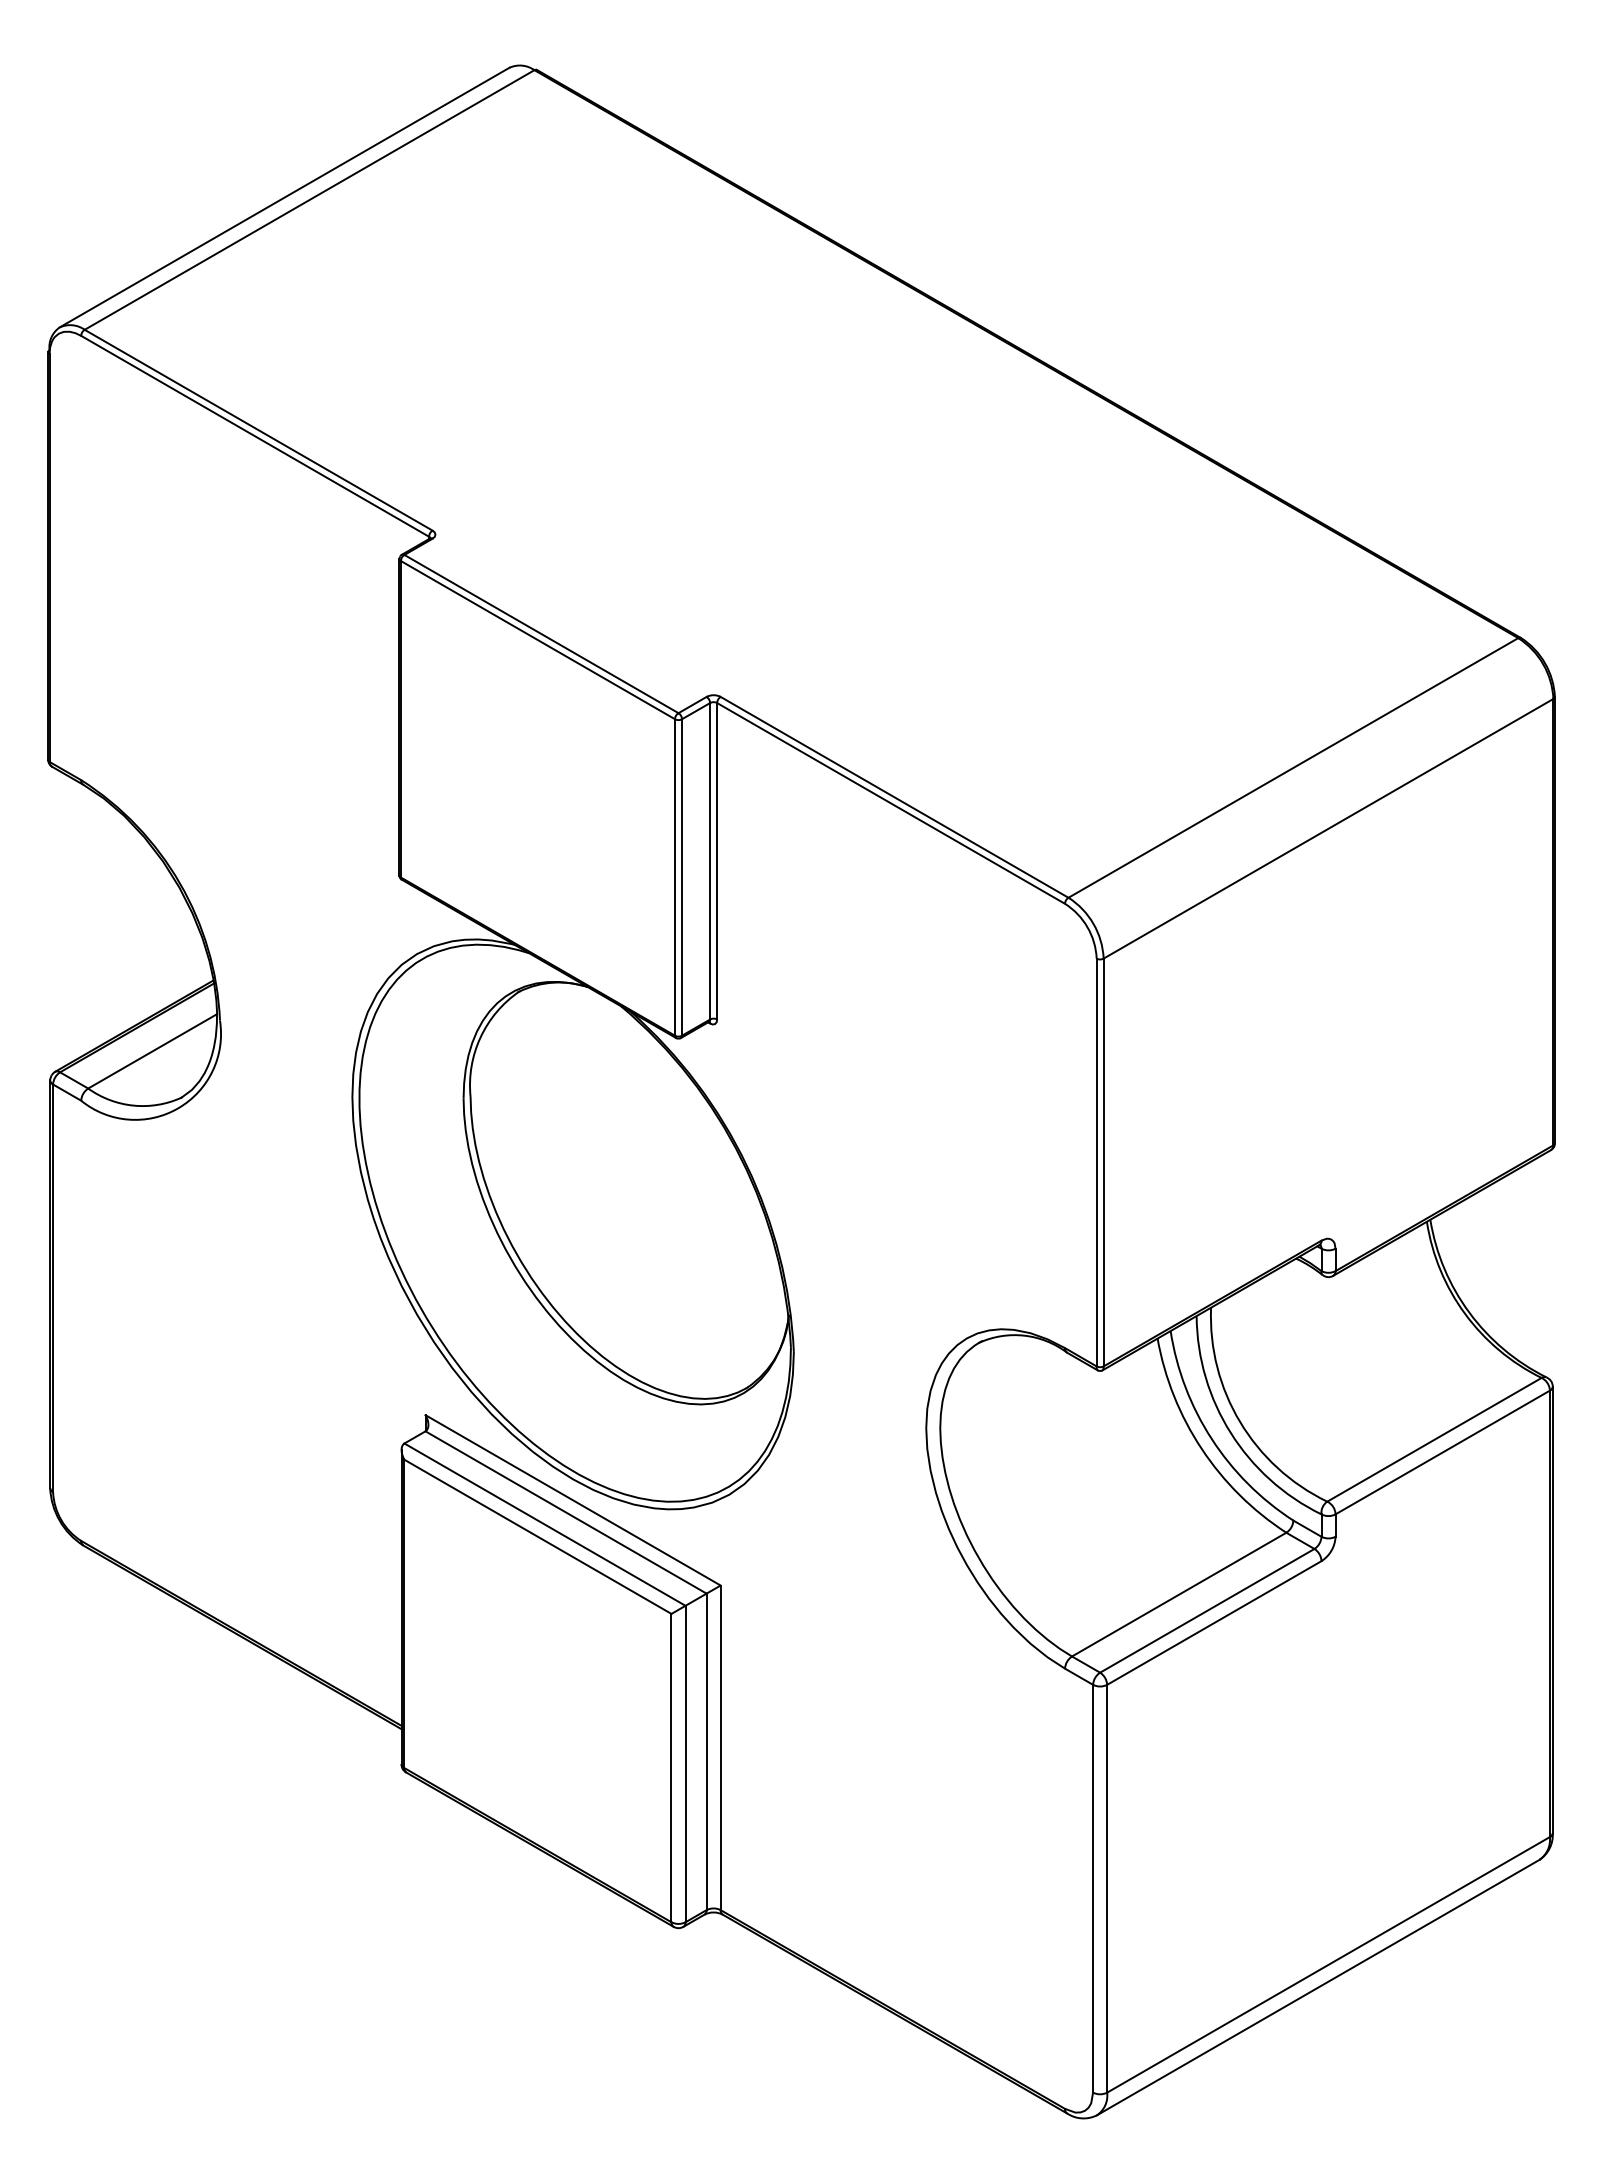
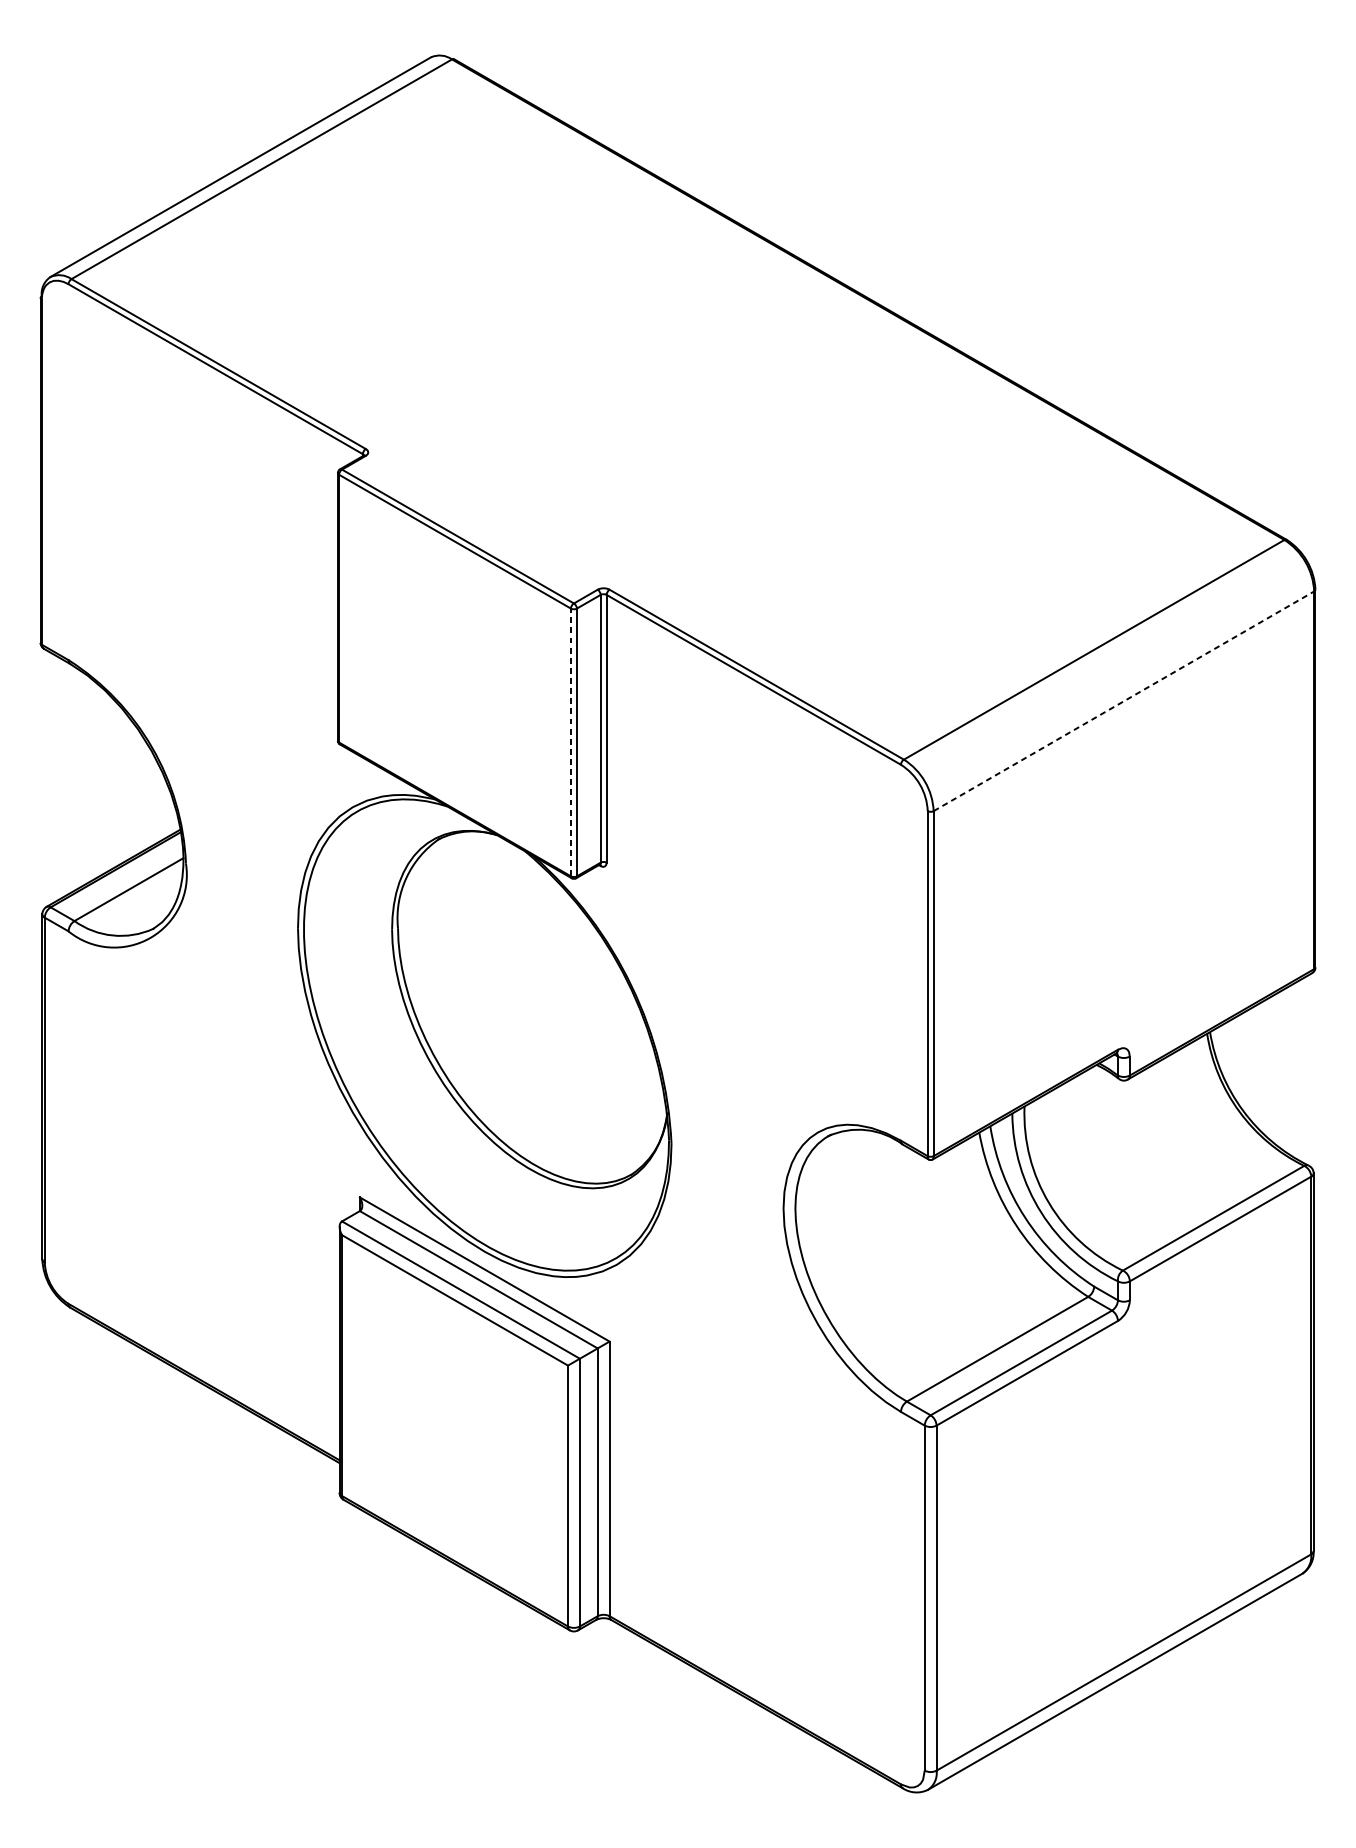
line: (1328, 828) -> (1123, 701), solid -> dashed
line: (675, 876) -> (571, 741), solid -> dashed

